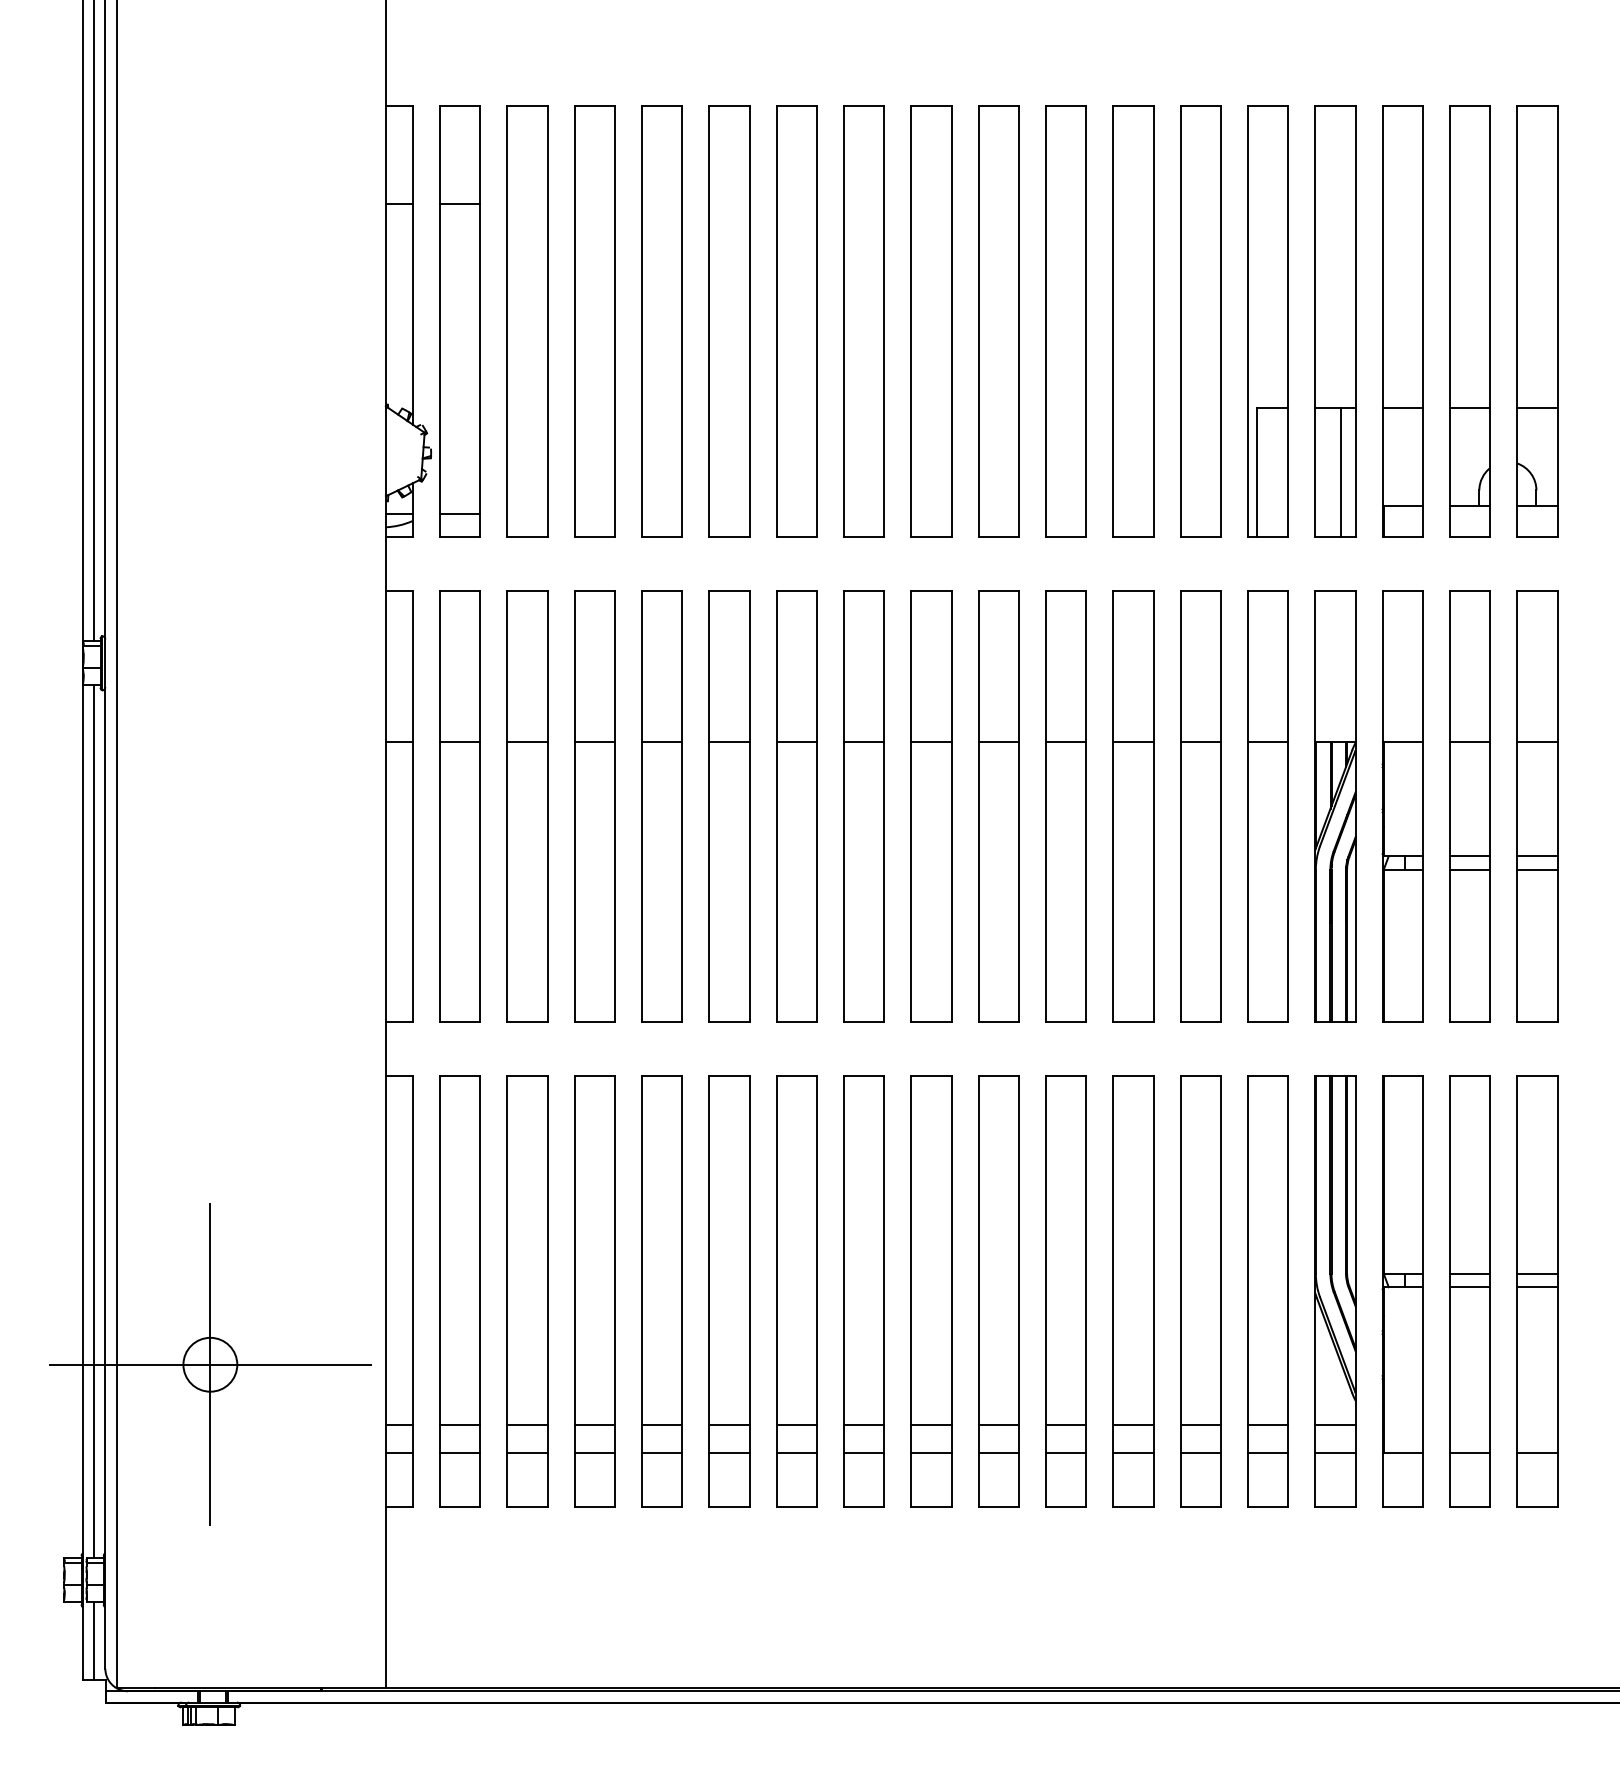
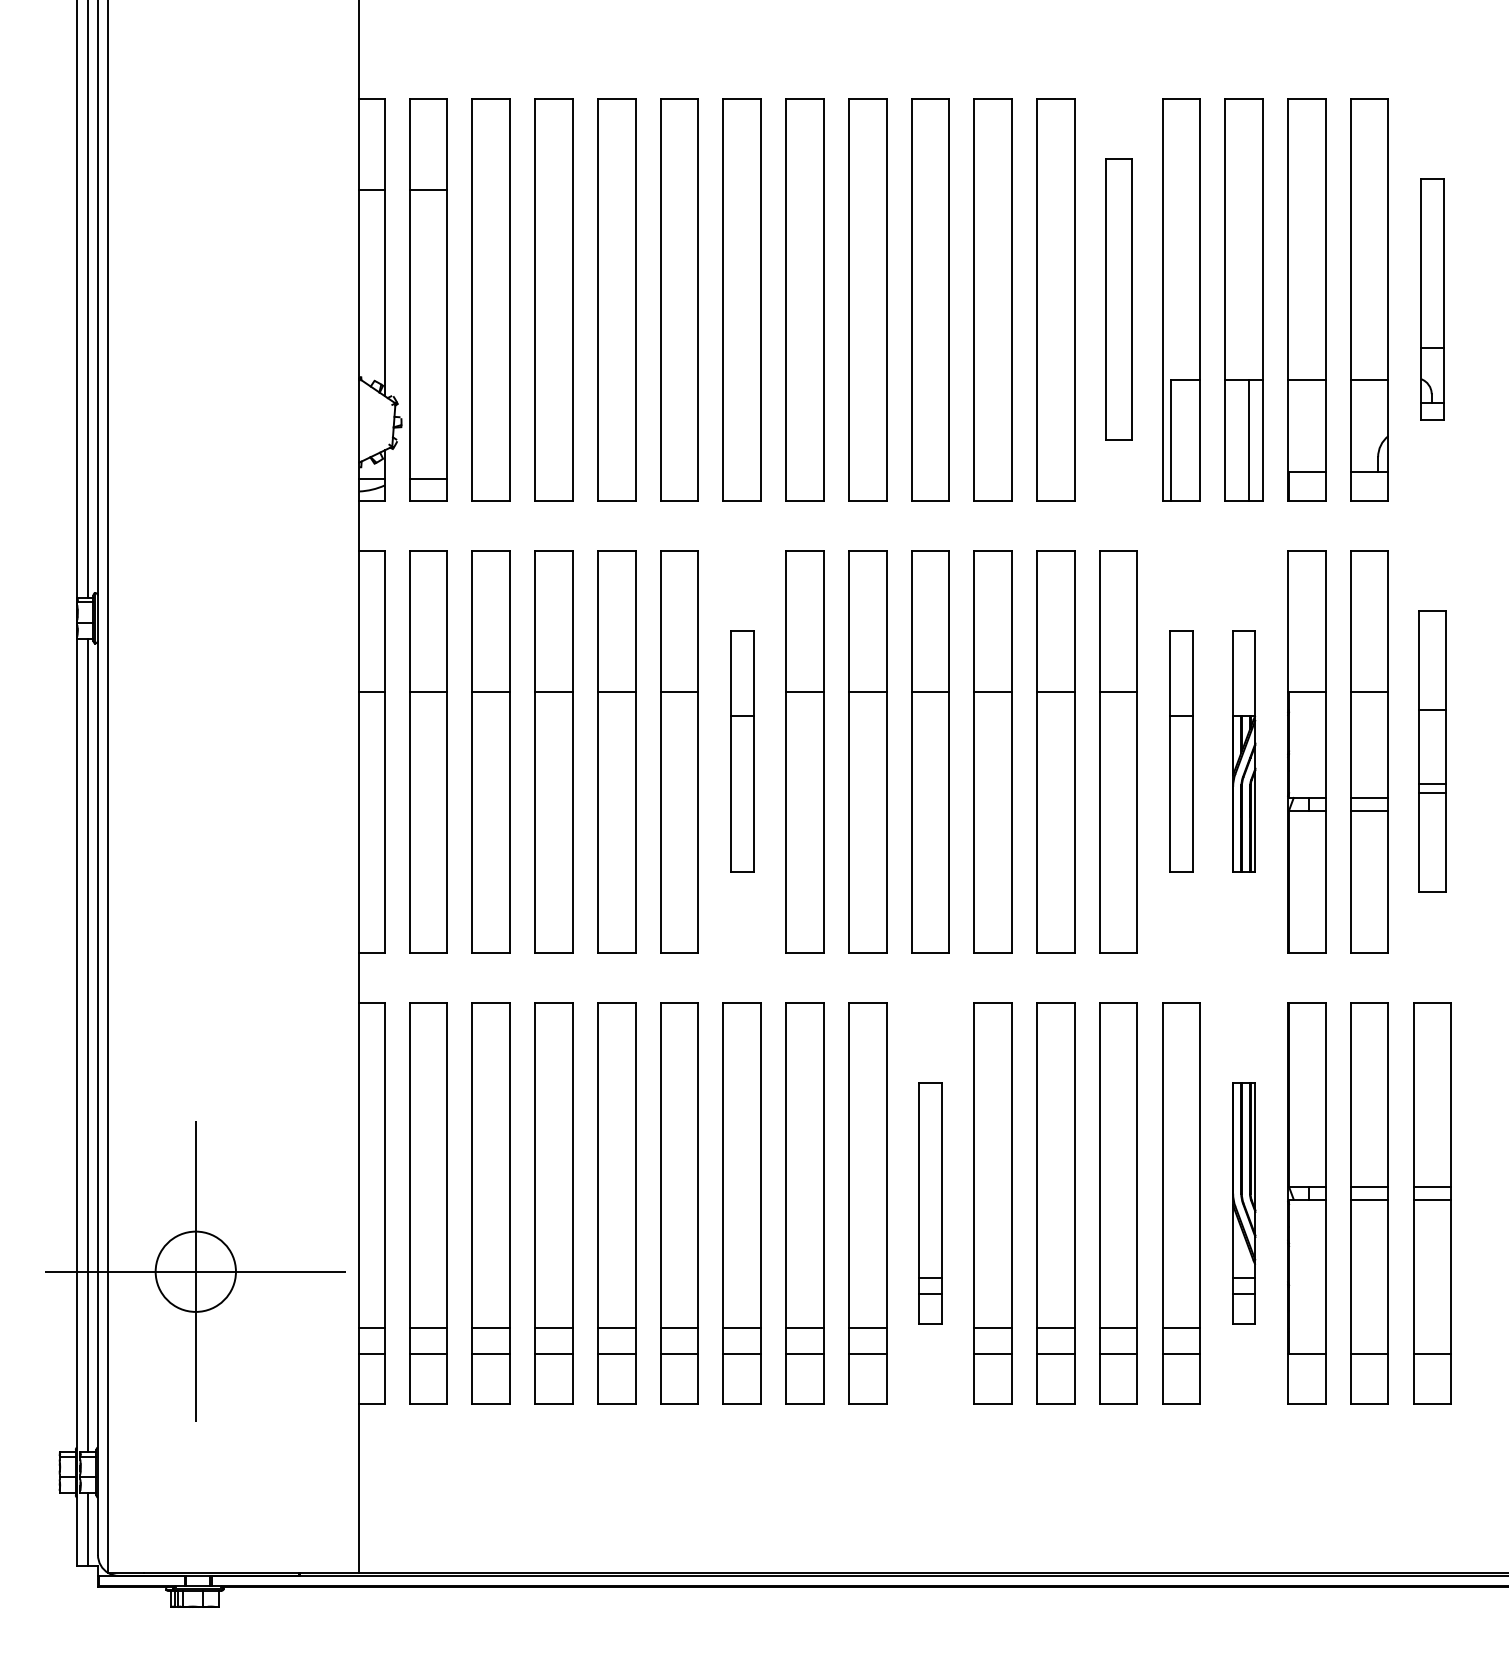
part: (1200, 321) -> (1118, 299), size x0.7
part: (1537, 321) -> (1432, 299), size x0.6
part: (796, 806) -> (741, 751), size x0.6
part: (1267, 806) -> (1180, 751), size x0.6
part: (1335, 806) -> (1244, 751), size x0.6
part: (1537, 806) -> (1432, 751), size x0.7
part: (998, 1291) -> (930, 1203), size x0.6
part: (1335, 1291) -> (1244, 1203), size x0.6
circle: (210, 1364) -> (195, 1271), size x1.6

